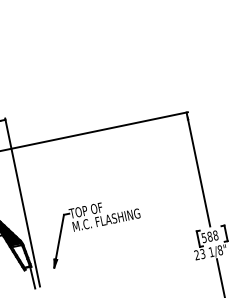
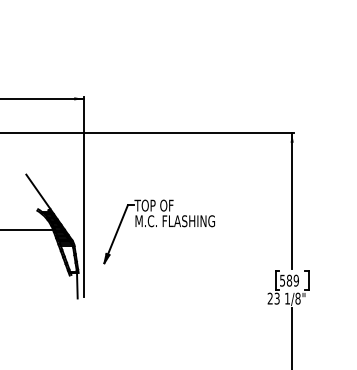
part: (94, 231) -> (158, 231), moved
text: (215, 235) -> (295, 280), 588 -> 589

